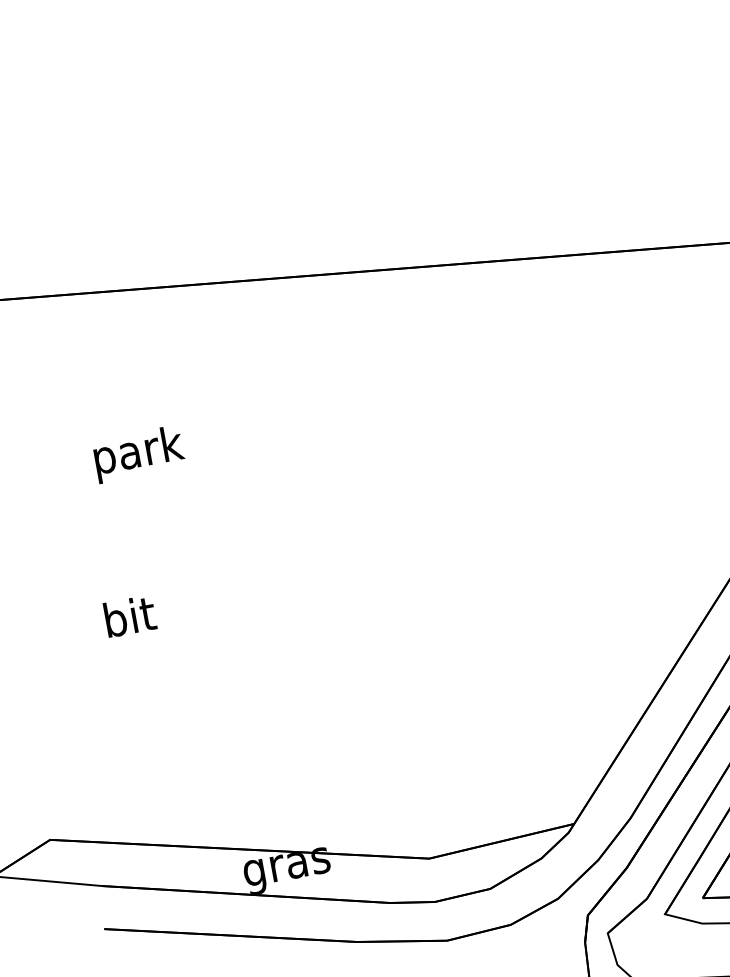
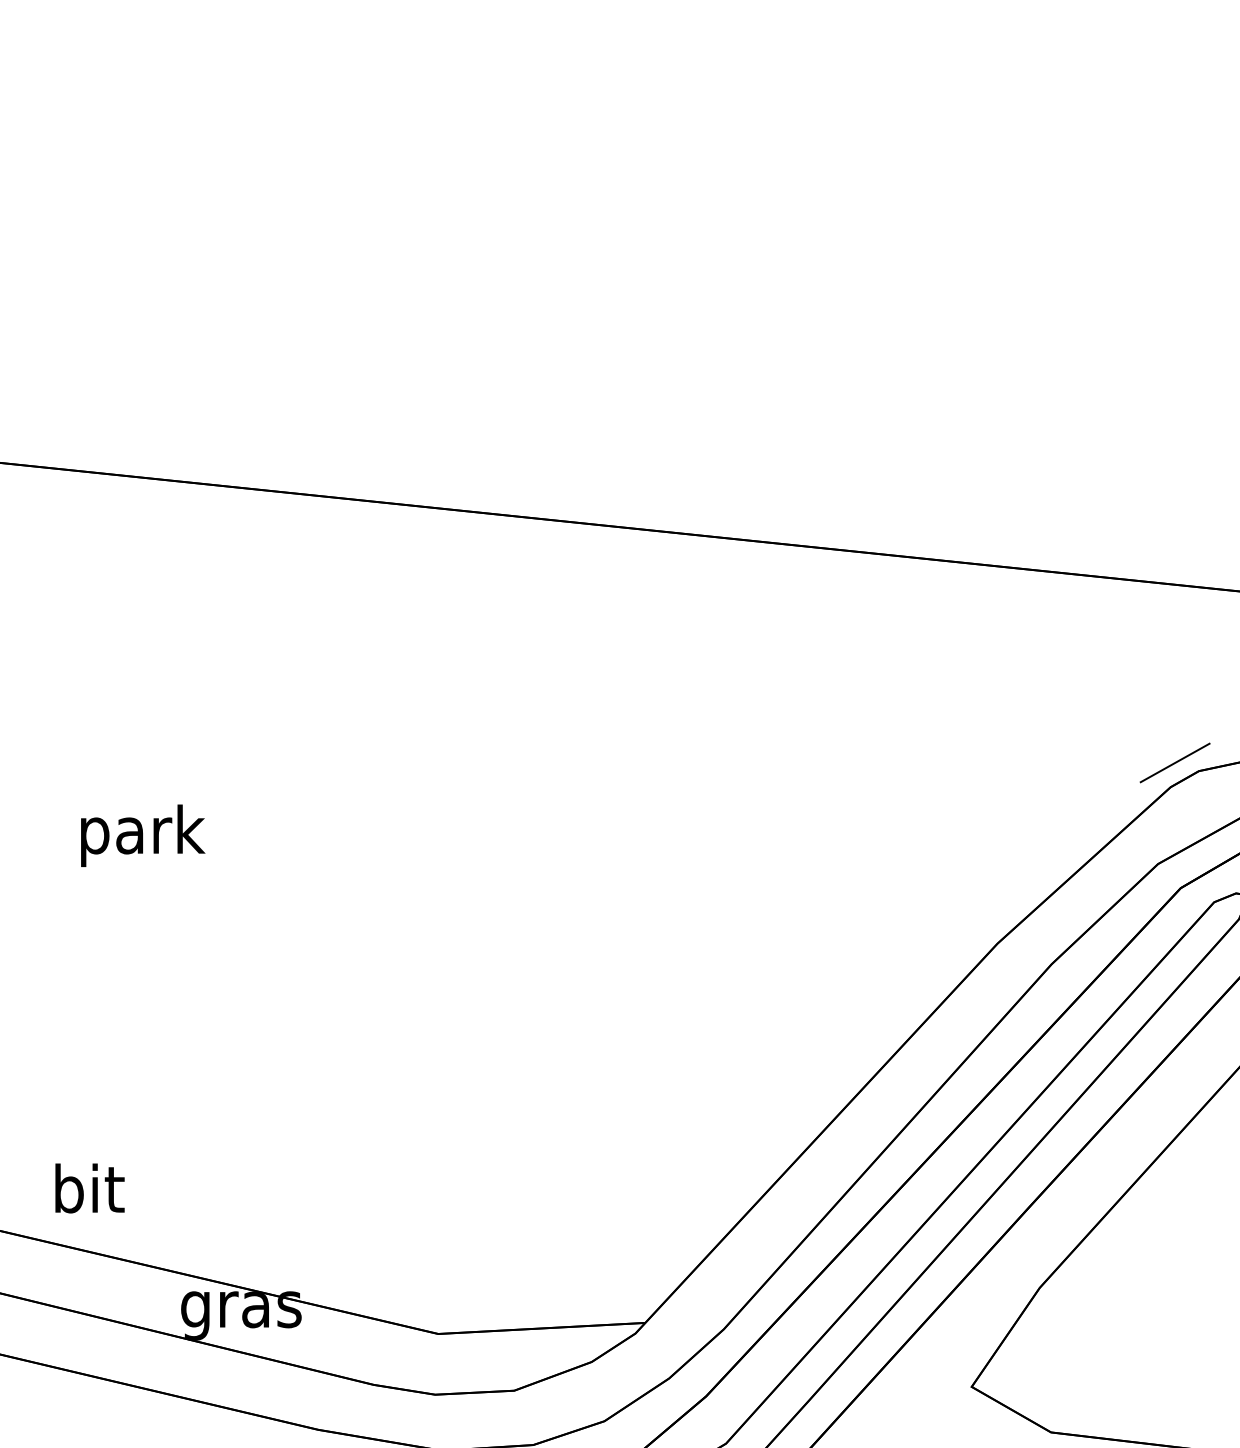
text: (139, 453) -> (143, 835), moved
text: (129, 616) -> (89, 1188), moved

